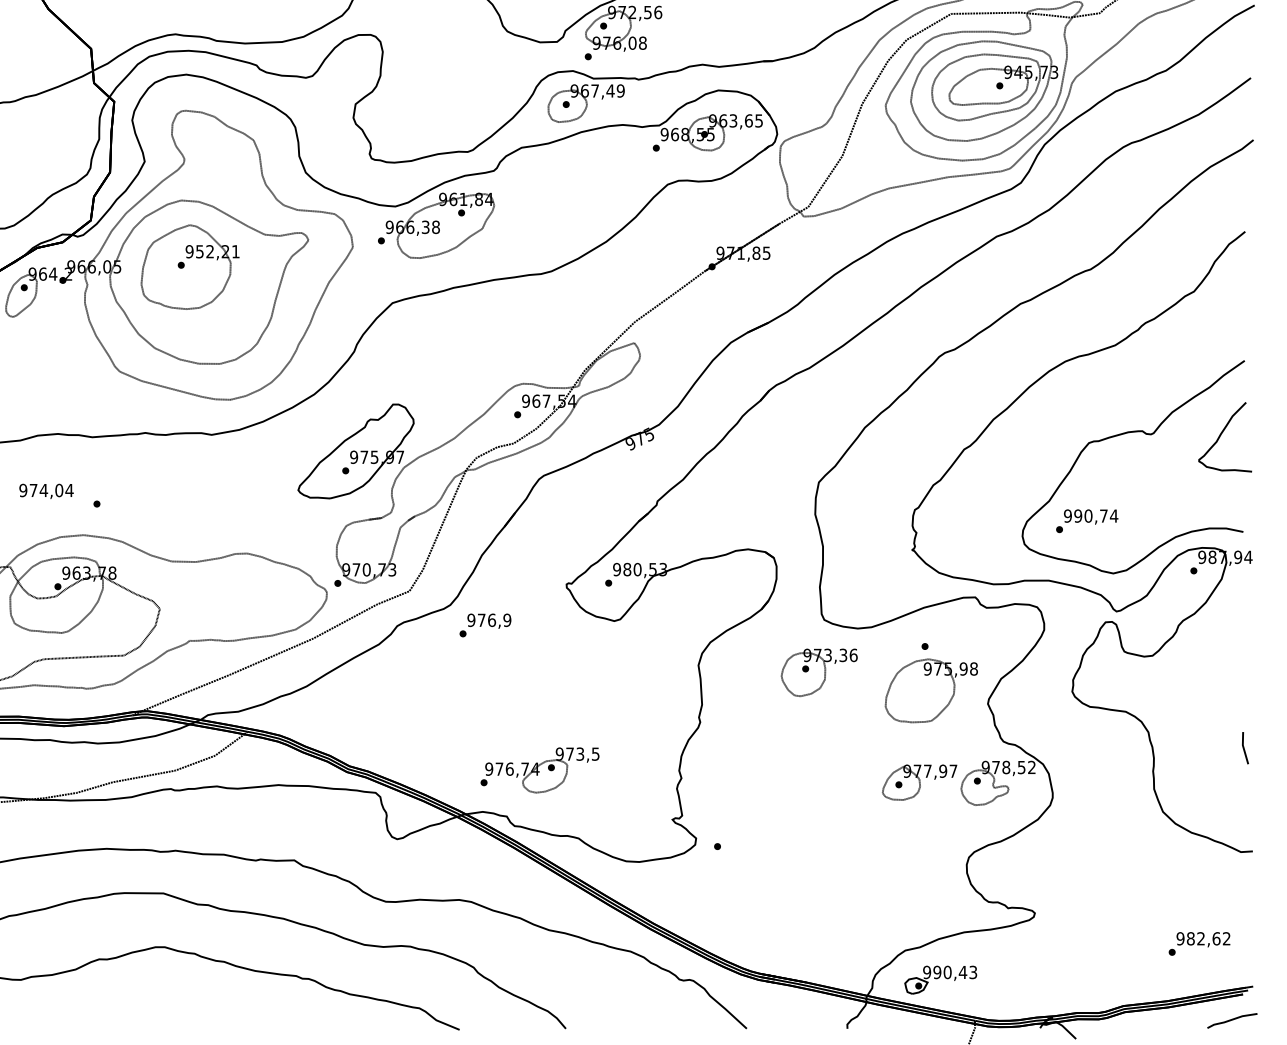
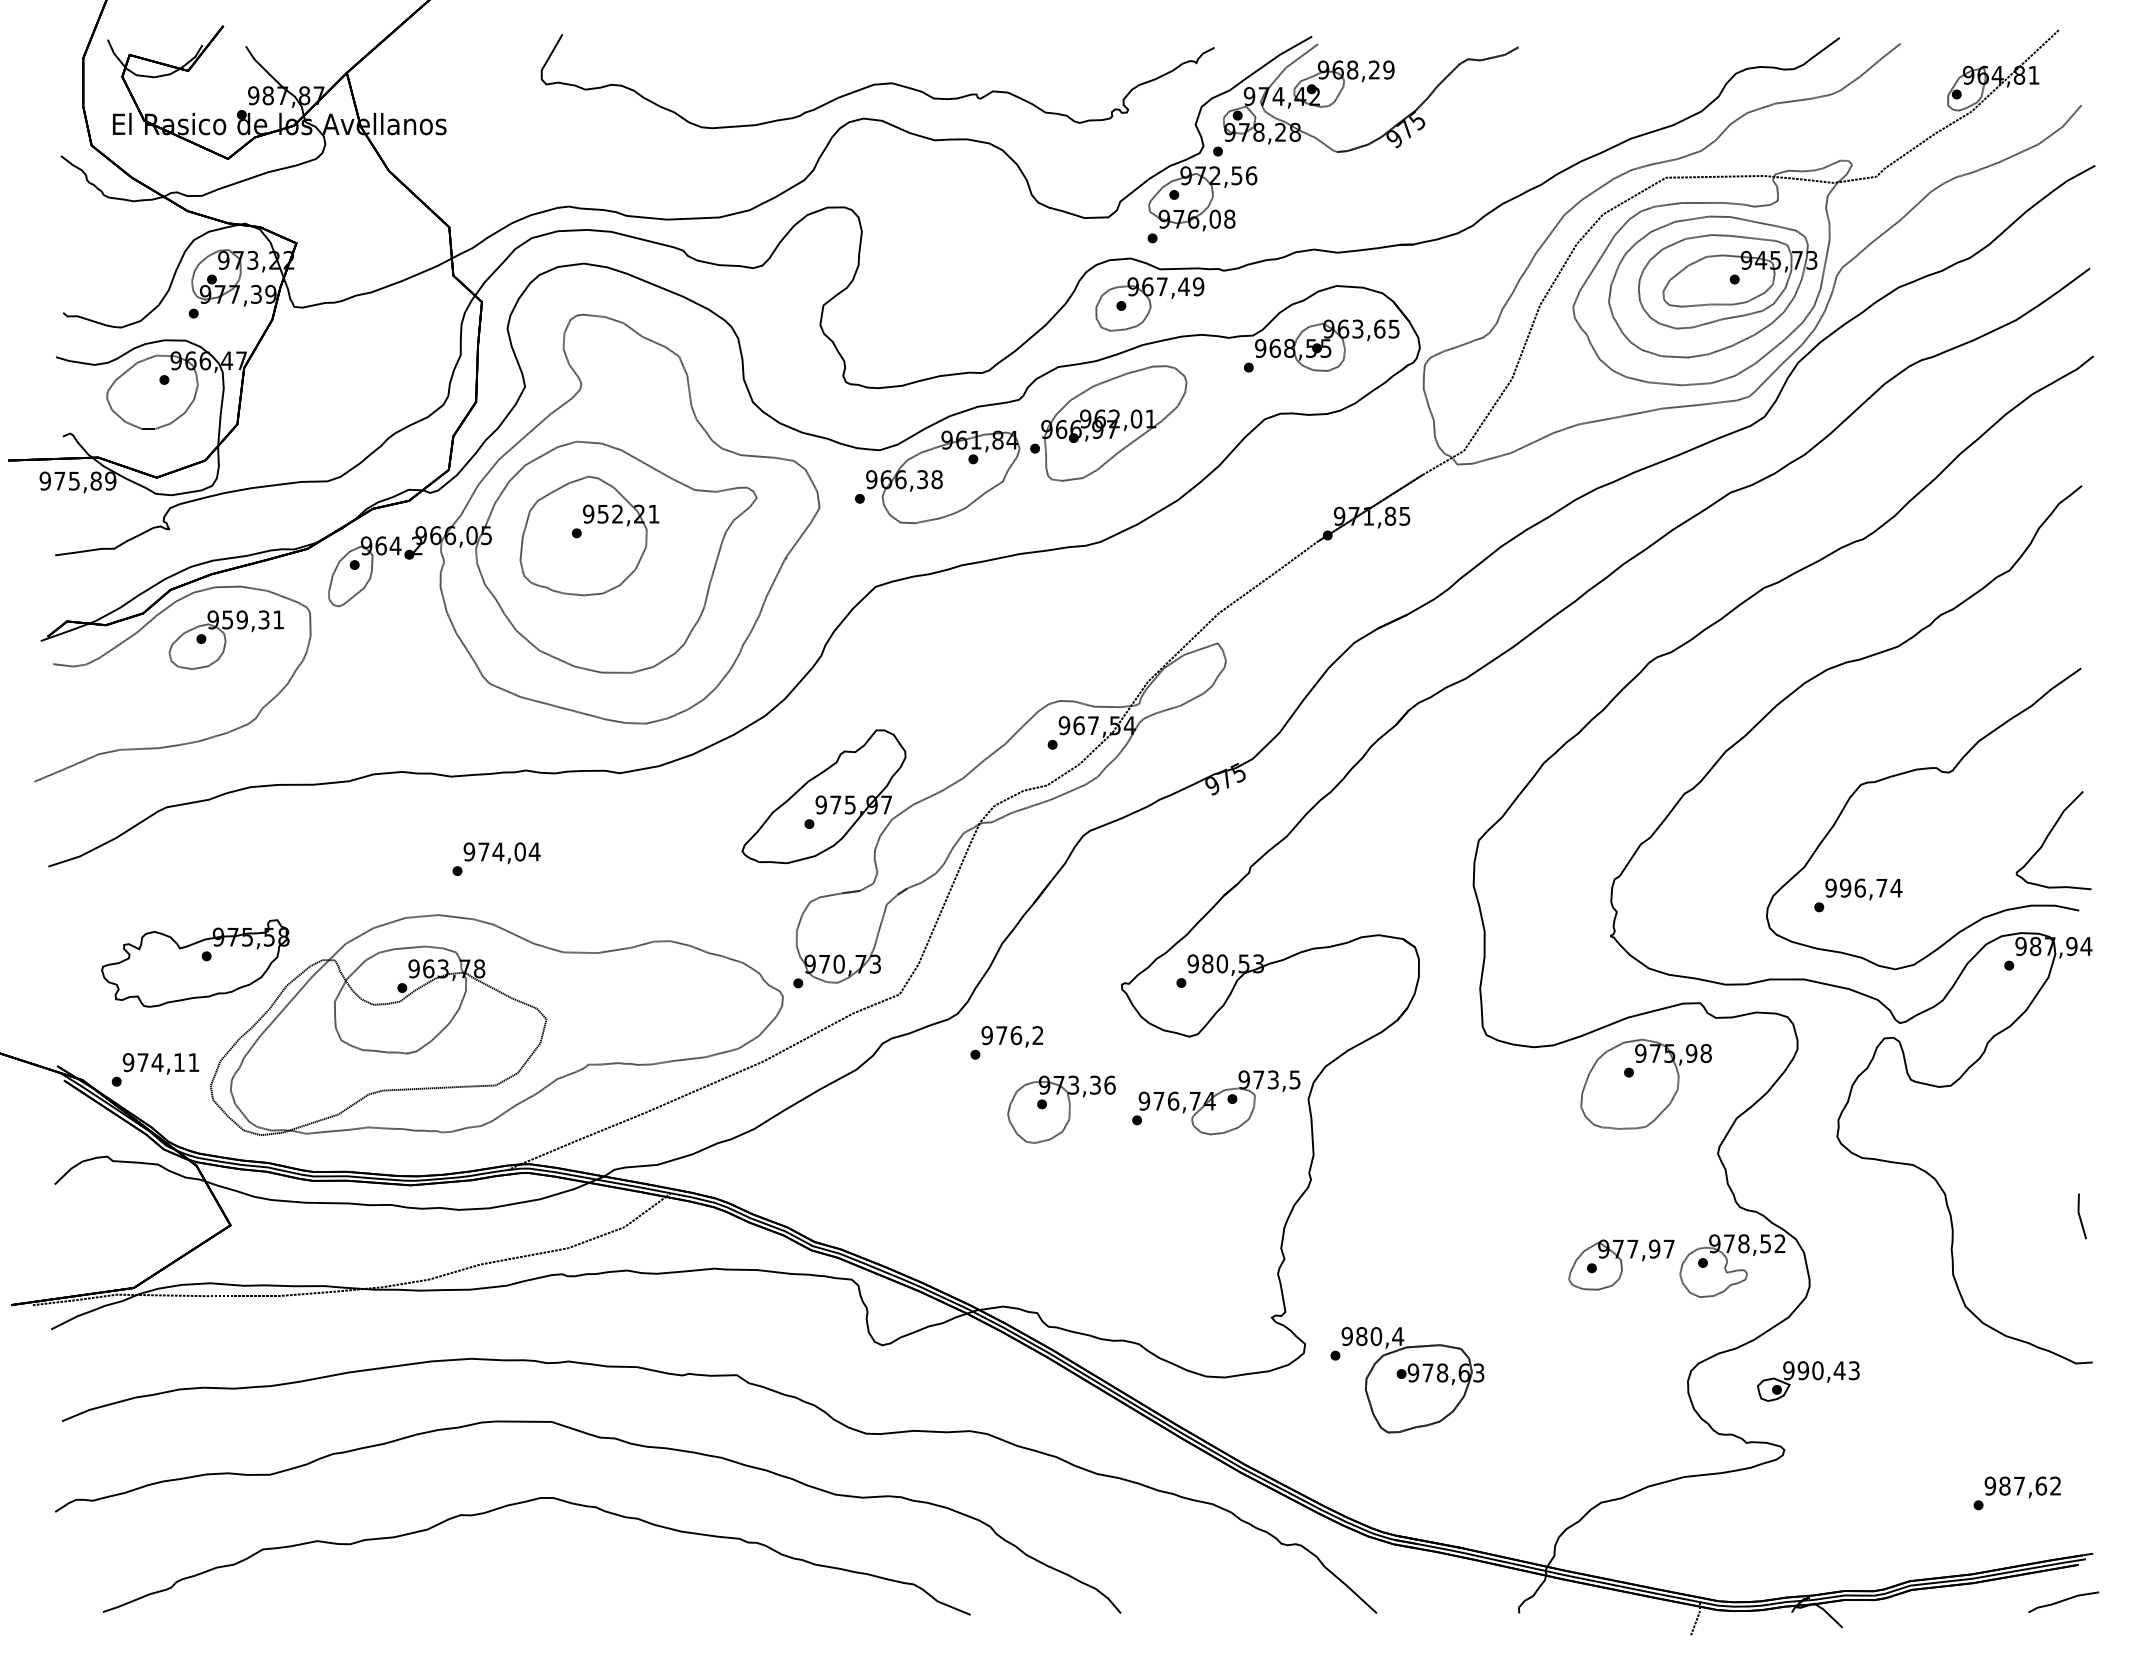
part: (557, 187) -> (1108, 423), added
curve: (1220, 435) -> (2047, 838), moved
text: (46, 491) -> (501, 853), moved
text: (1088, 515) -> (1859, 887), 990,74 -> 996,74
text: (506, 620) -> (1037, 1035), 976,9 -> 976,2
part: (819, 672) -> (1061, 1109), moved
part: (931, 690) -> (1645, 1083), moved
part: (540, 770) -> (1216, 1102), moved
part: (772, 864) -> (1412, 1380), added
text: (1201, 938) -> (2019, 1485), 982,62 -> 987,62
part: (940, 980) -> (1808, 1381), moved

